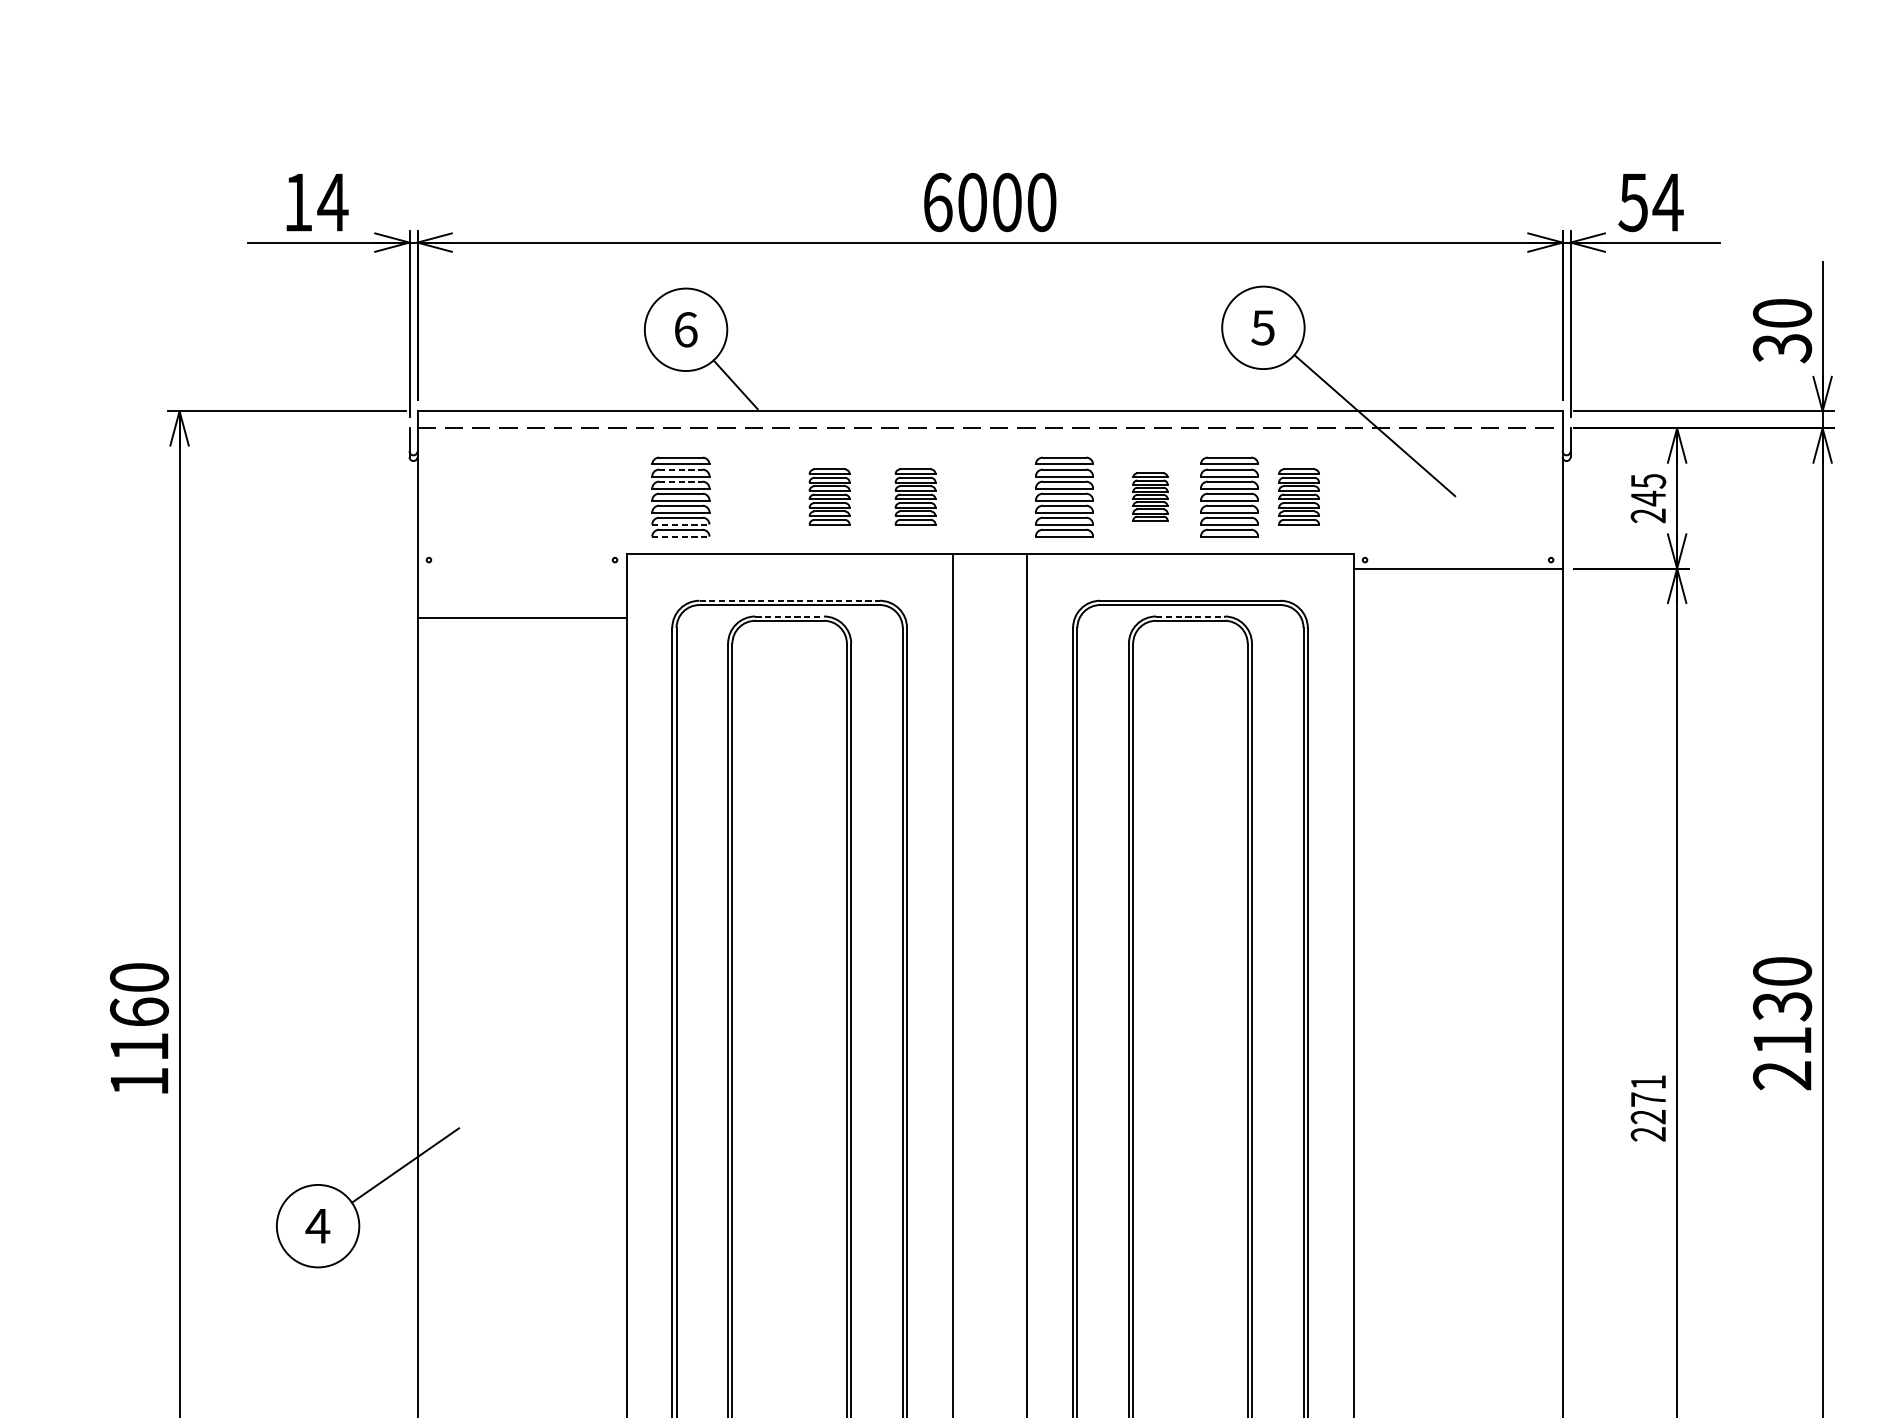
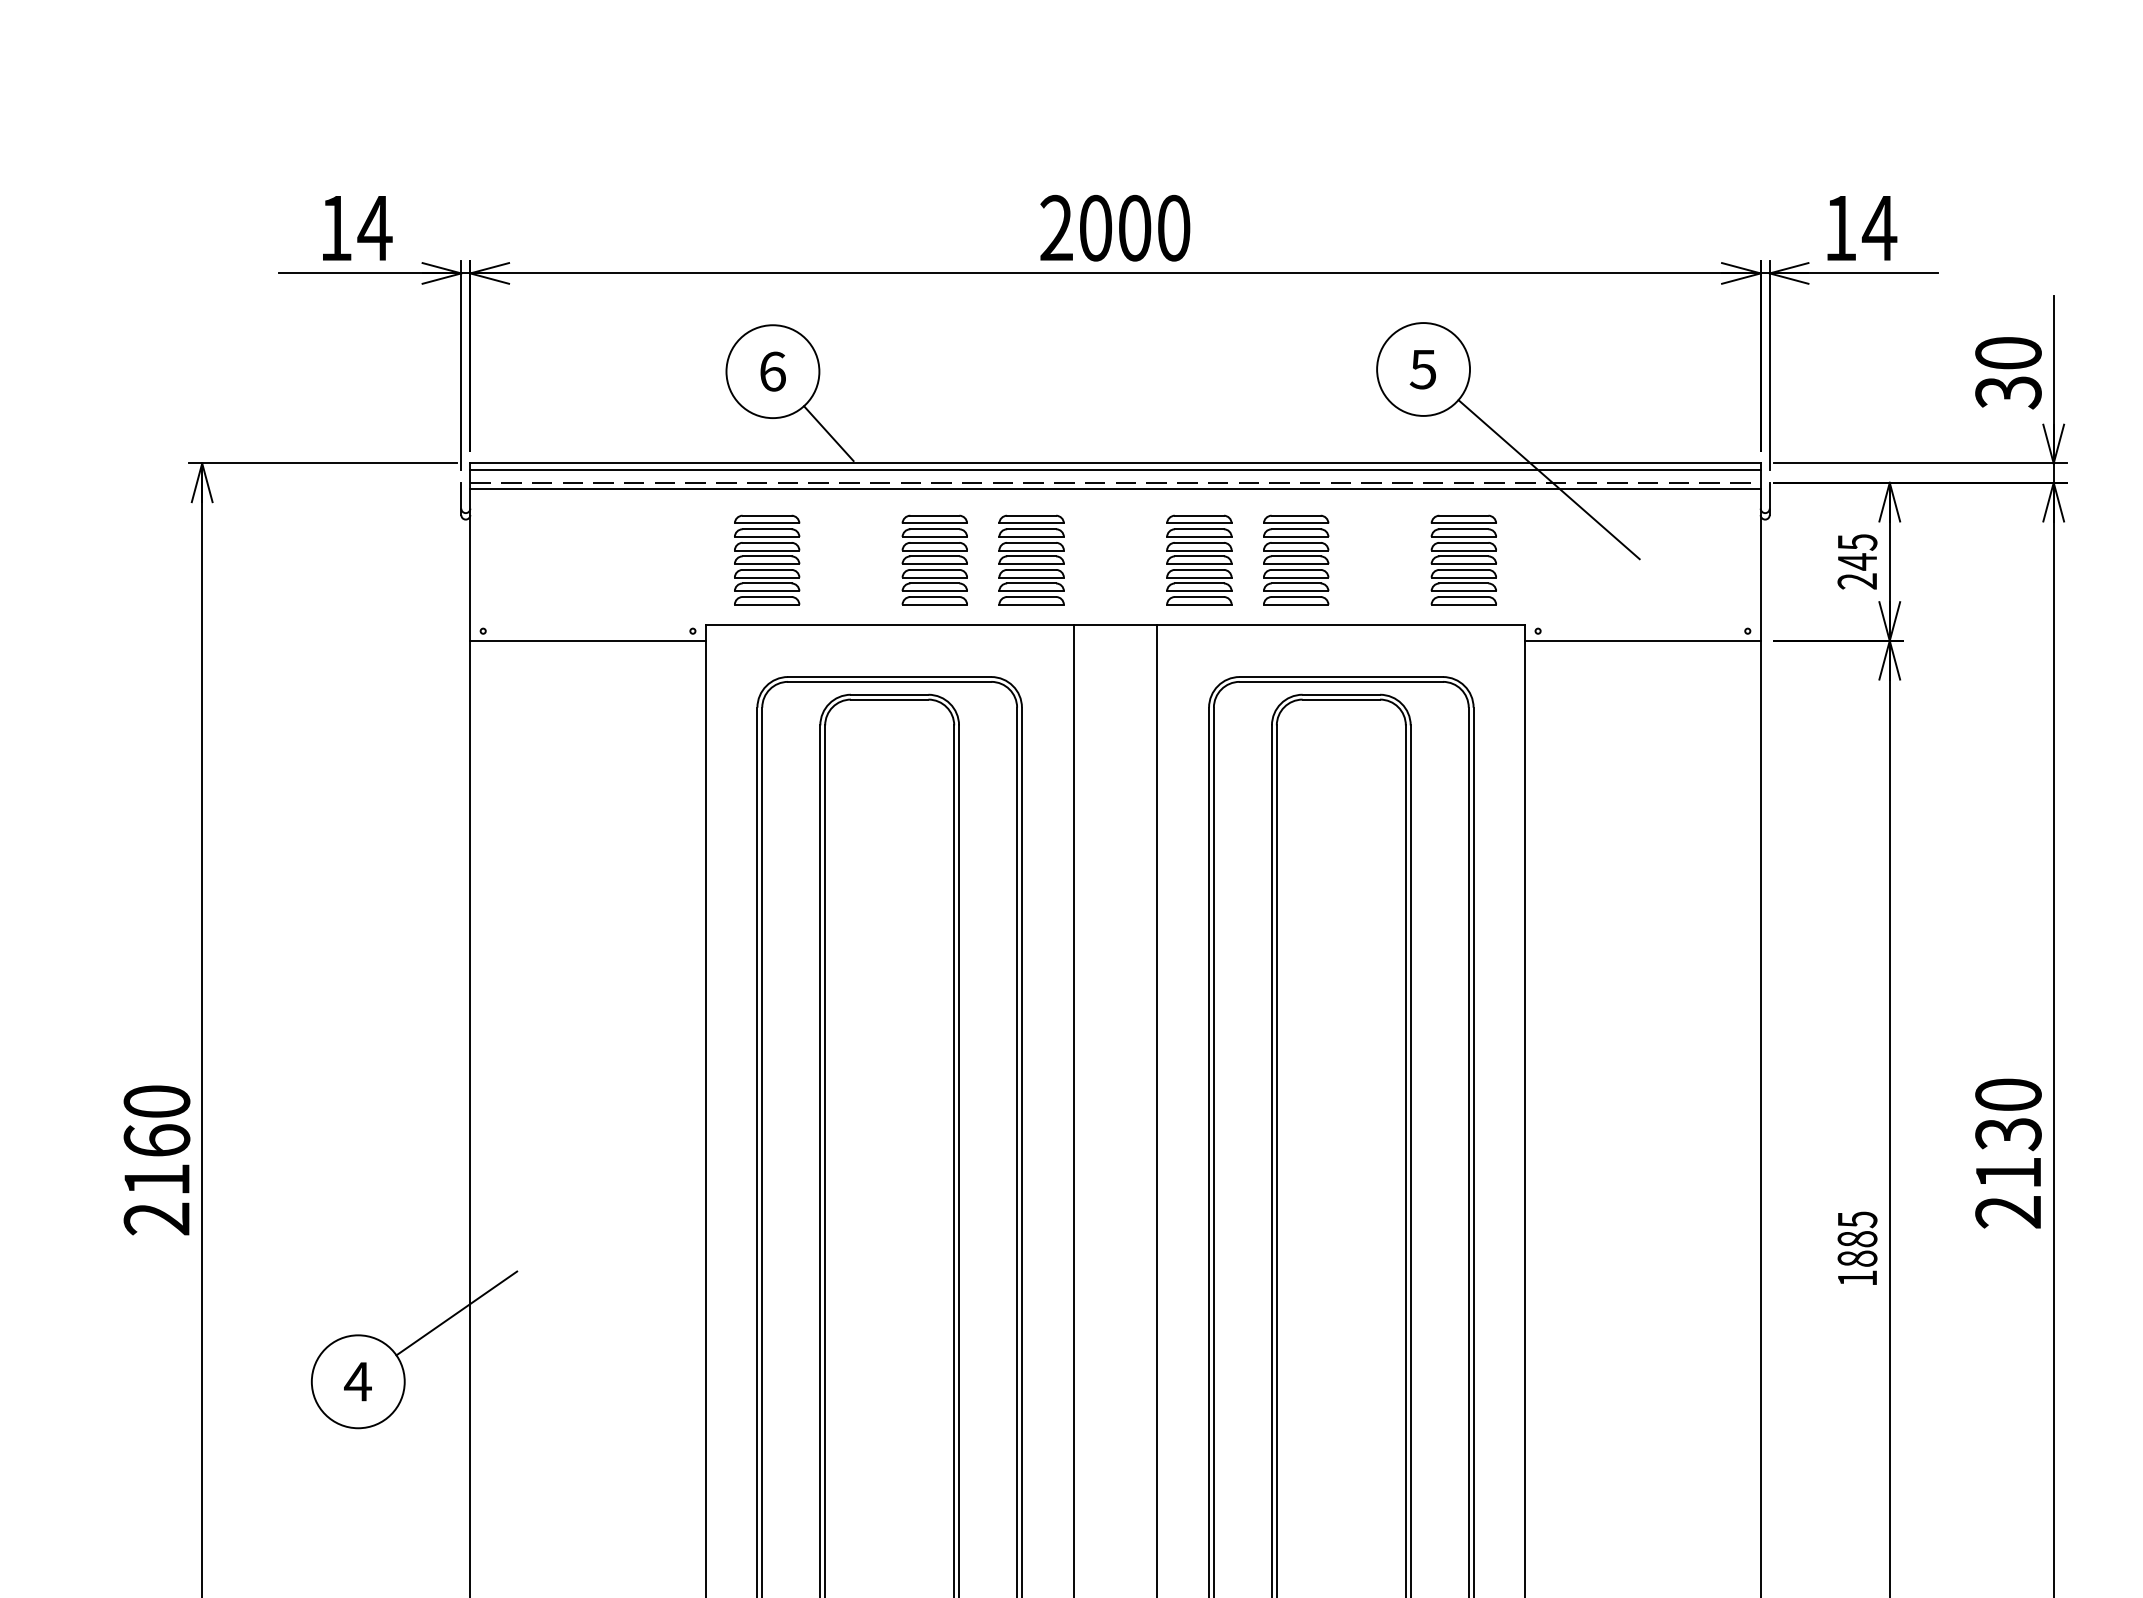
text: (937, 201) -> (1056, 227), 6000 -> 2000
text: (1632, 202) -> (1839, 228), 54 -> 14
line: (990, 416) -> (1115, 469), added
line: (990, 434) -> (1115, 489), added
line: (681, 469) -> (767, 529), dashed -> solid
line: (681, 481) -> (767, 542), dashed -> solid
part: (829, 496) -> (934, 559), size x1.43
part: (915, 496) -> (1031, 559), size x1.43
part: (1150, 496) -> (1296, 559), size x1.67
part: (1229, 496) -> (1385, 559), removed
part: (1298, 496) -> (1463, 559), size x1.43
line: (681, 524) -> (767, 591), dashed -> solid
line: (681, 536) -> (767, 604), dashed -> solid
line: (789, 601) -> (889, 677), dashed -> solid
line: (789, 616) -> (889, 694), dashed -> solid
line: (1190, 616) -> (1341, 694), dashed -> solid
line: (521, 618) -> (587, 640), moved
text: (139, 1081) -> (156, 1218), 1160 -> 2160
text: (1648, 1107) -> (1857, 1248), 2271 -> 1885

